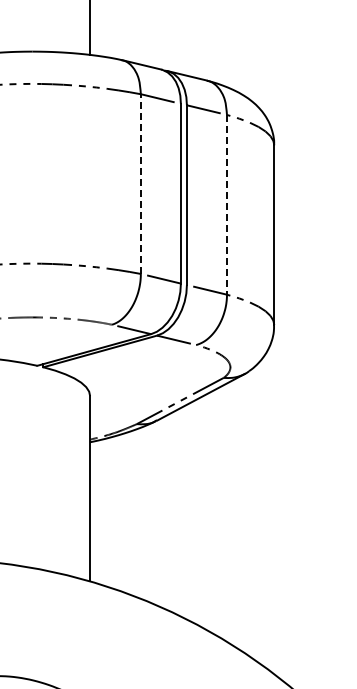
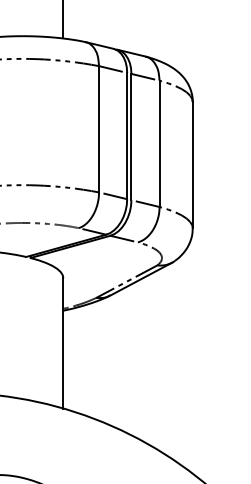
line: (140, 184) -> (98, 129), dashed -> solid
line: (226, 204) -> (159, 143), dashed -> solid

